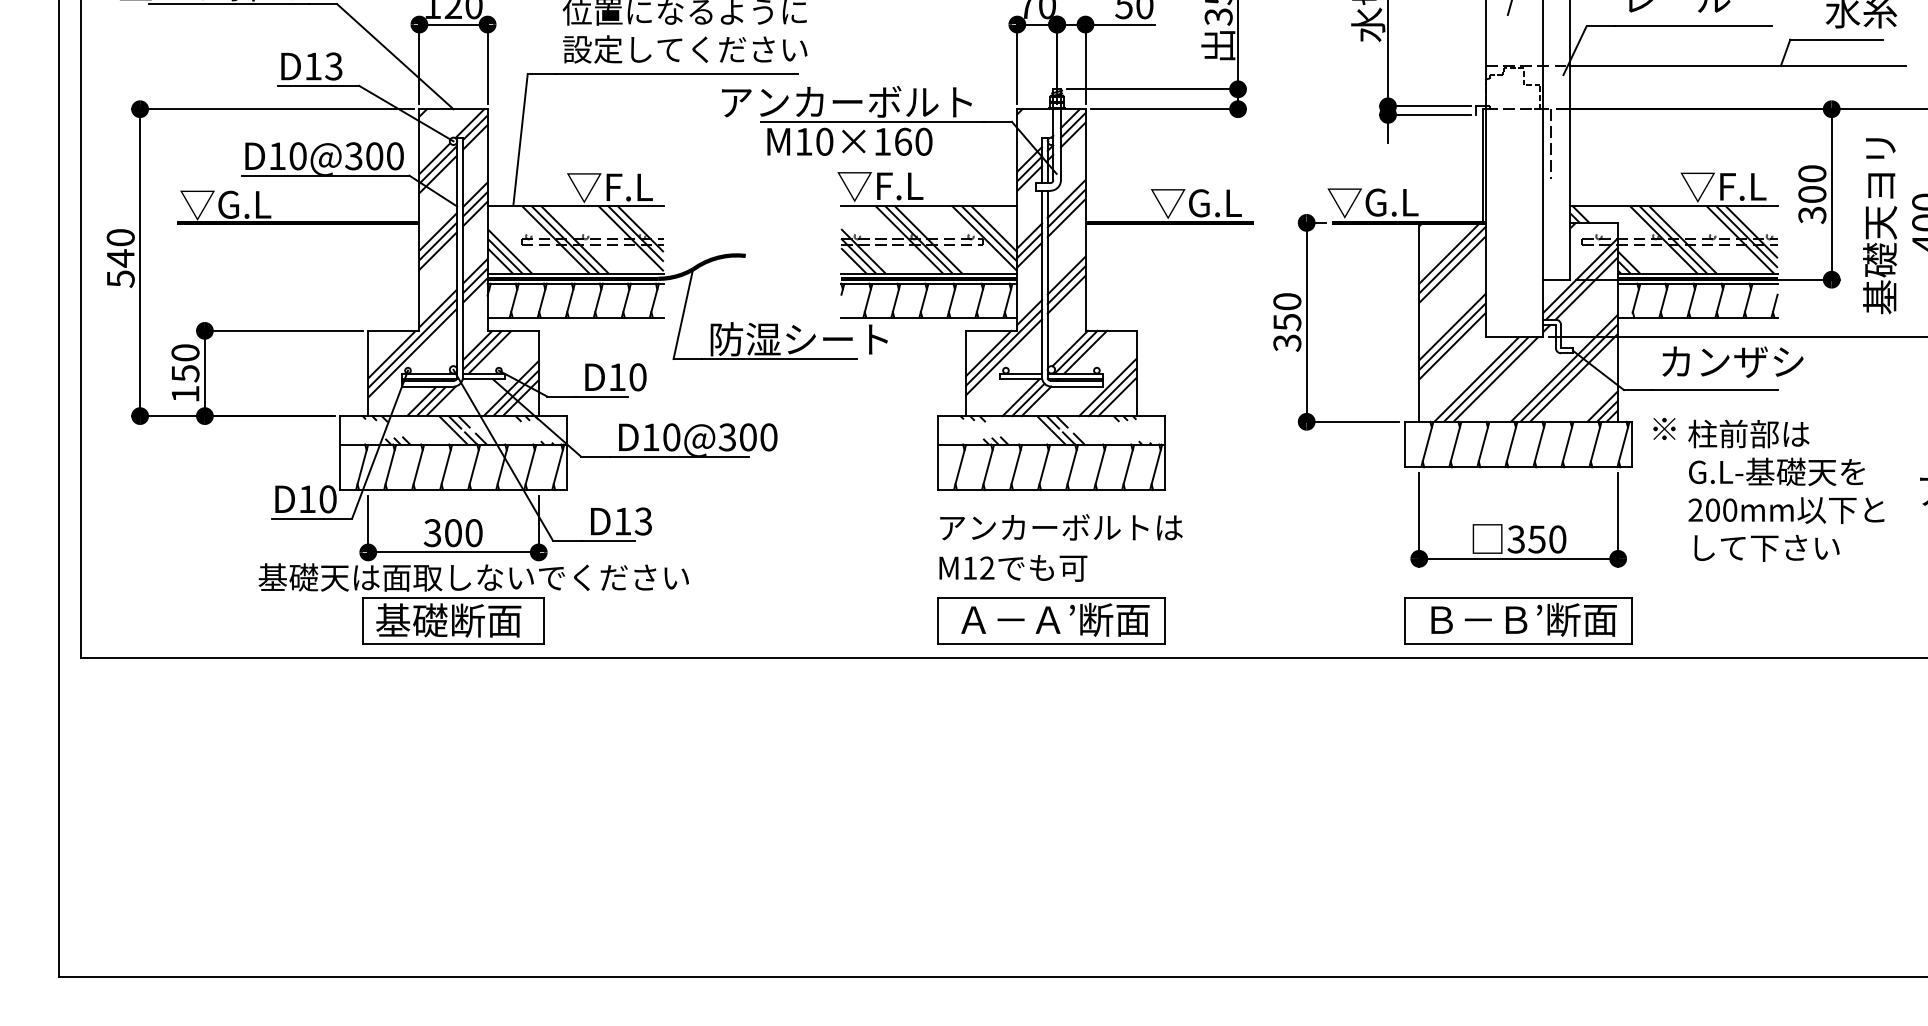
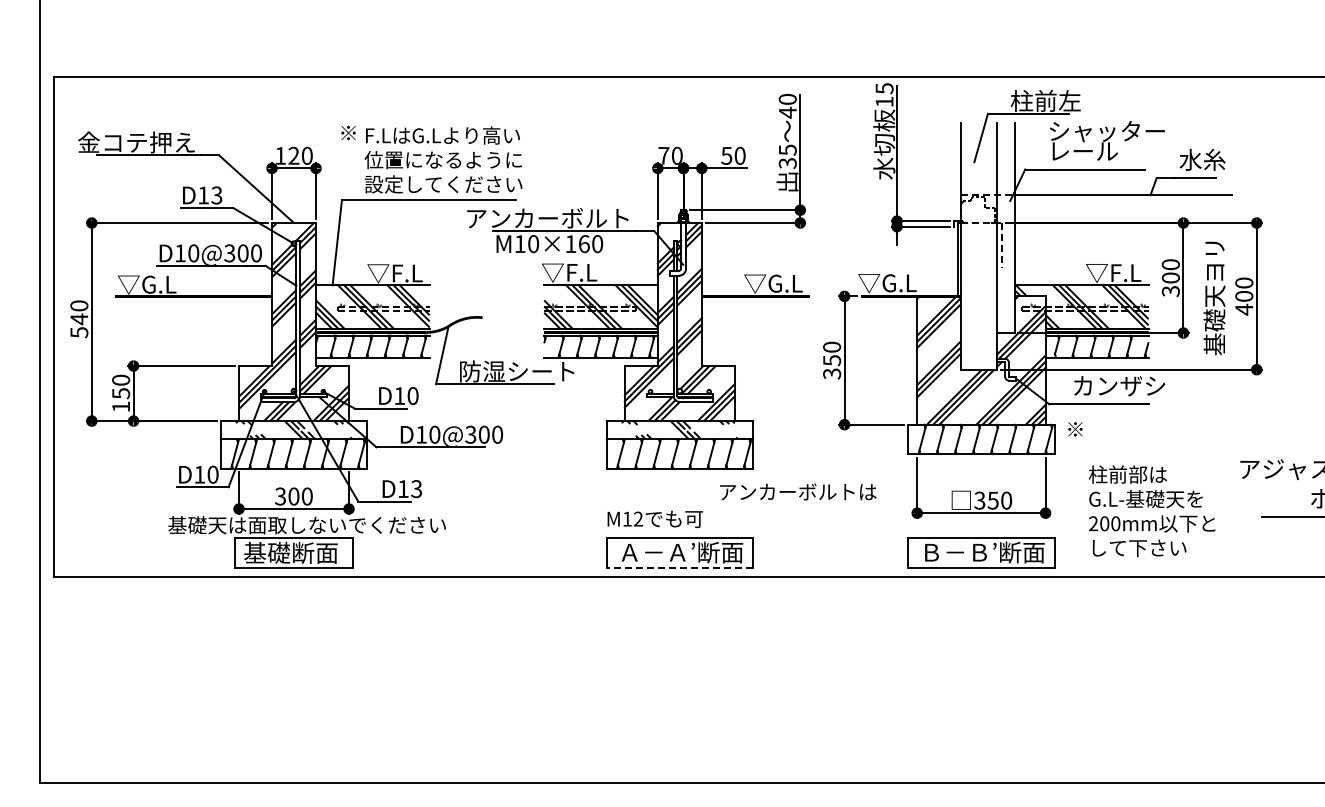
text: (1785, 491) -> (1151, 511), moved
text: (1061, 526) -> (798, 491), moved
line: (1050, 643) -> (679, 567), solid -> dashed

